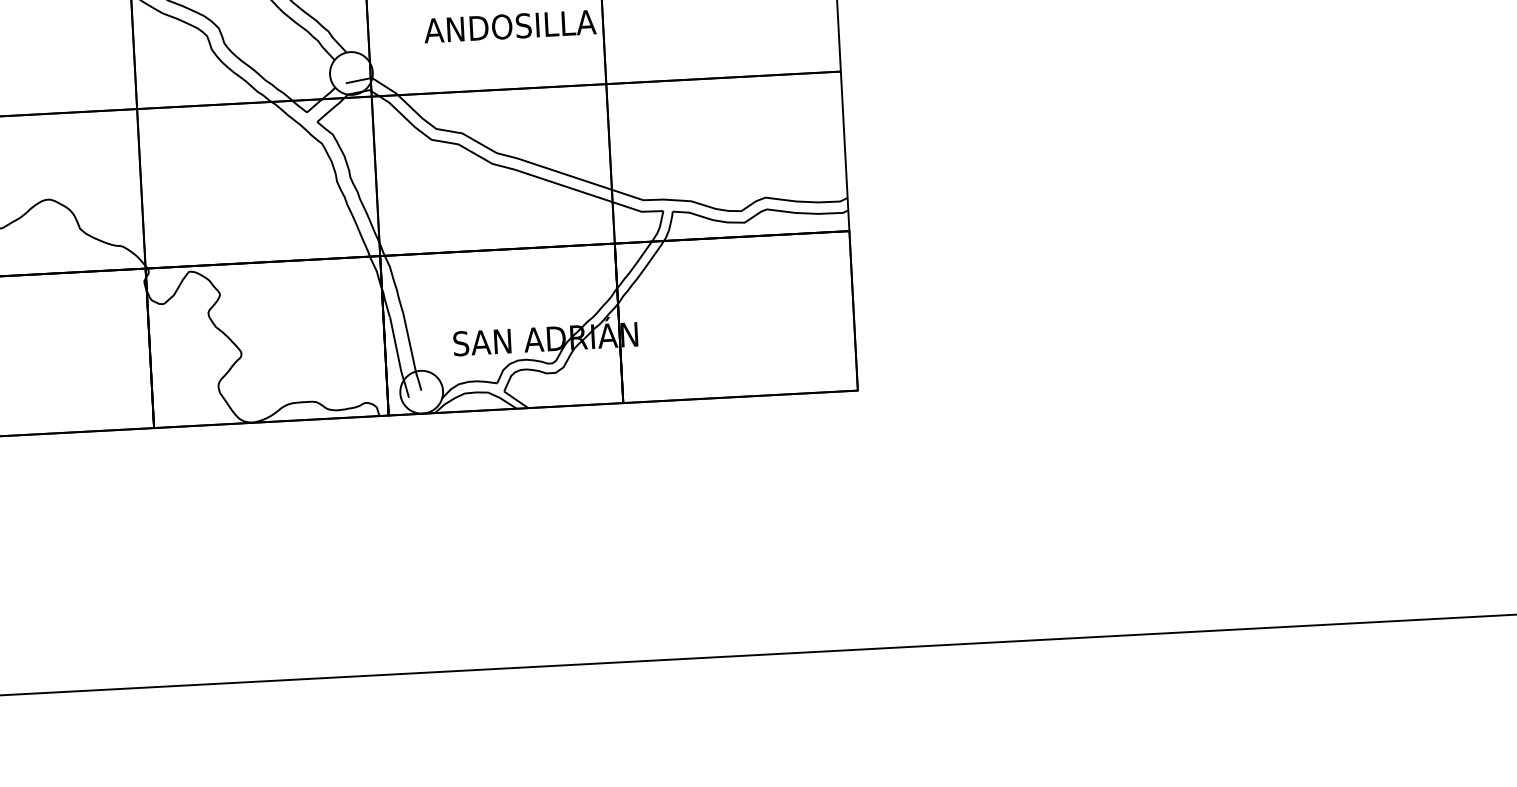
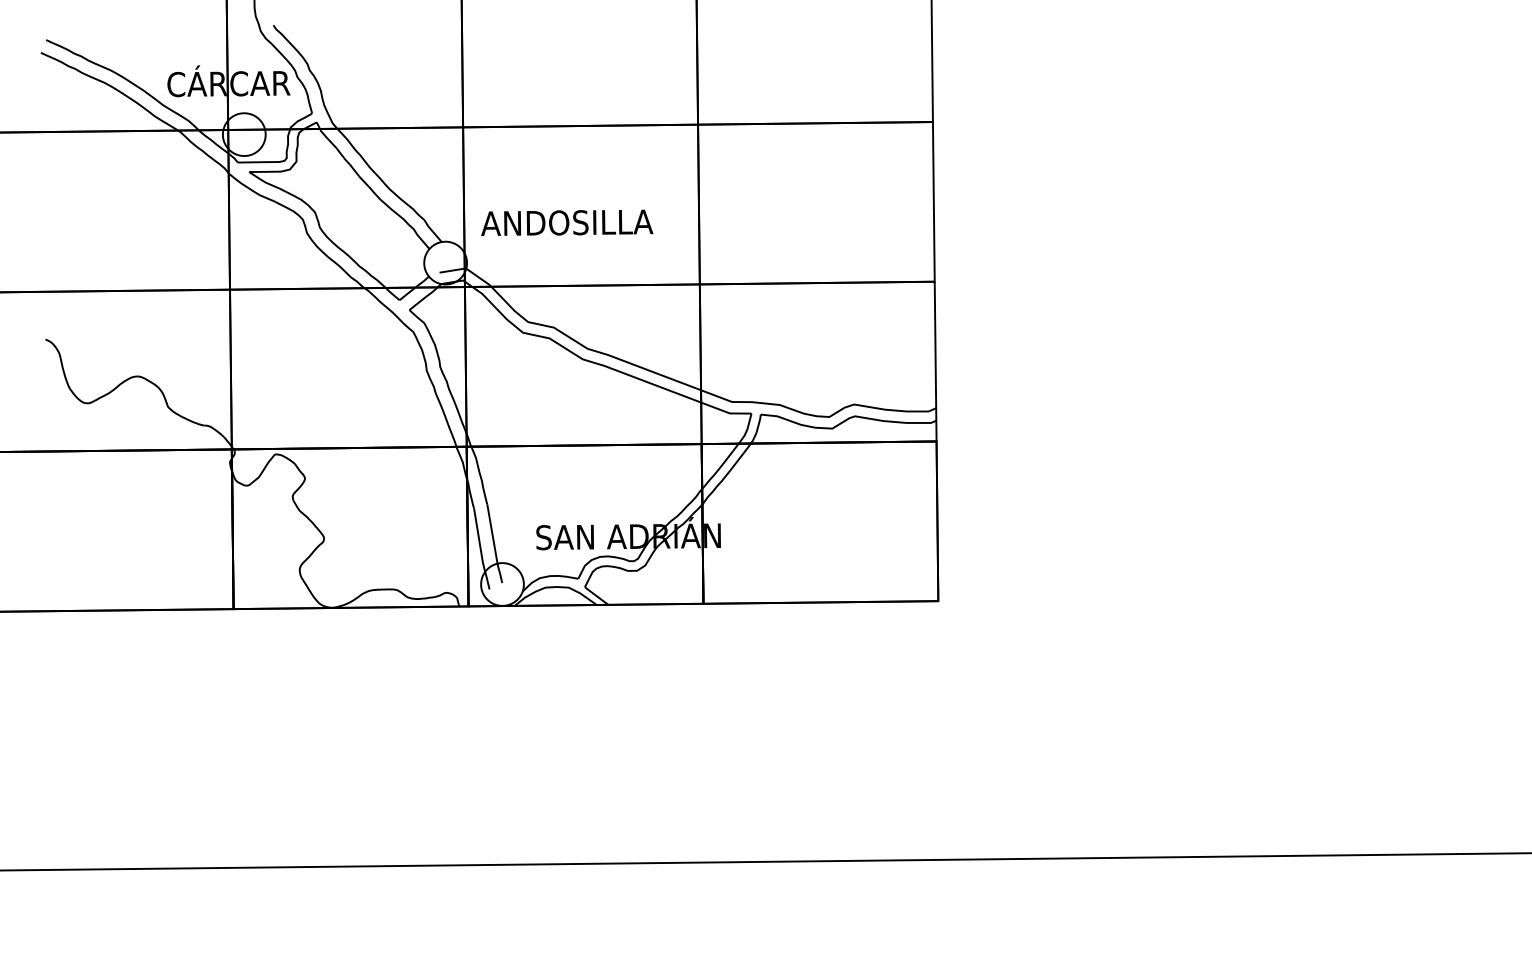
text: (510, 26) -> (567, 222), moved

